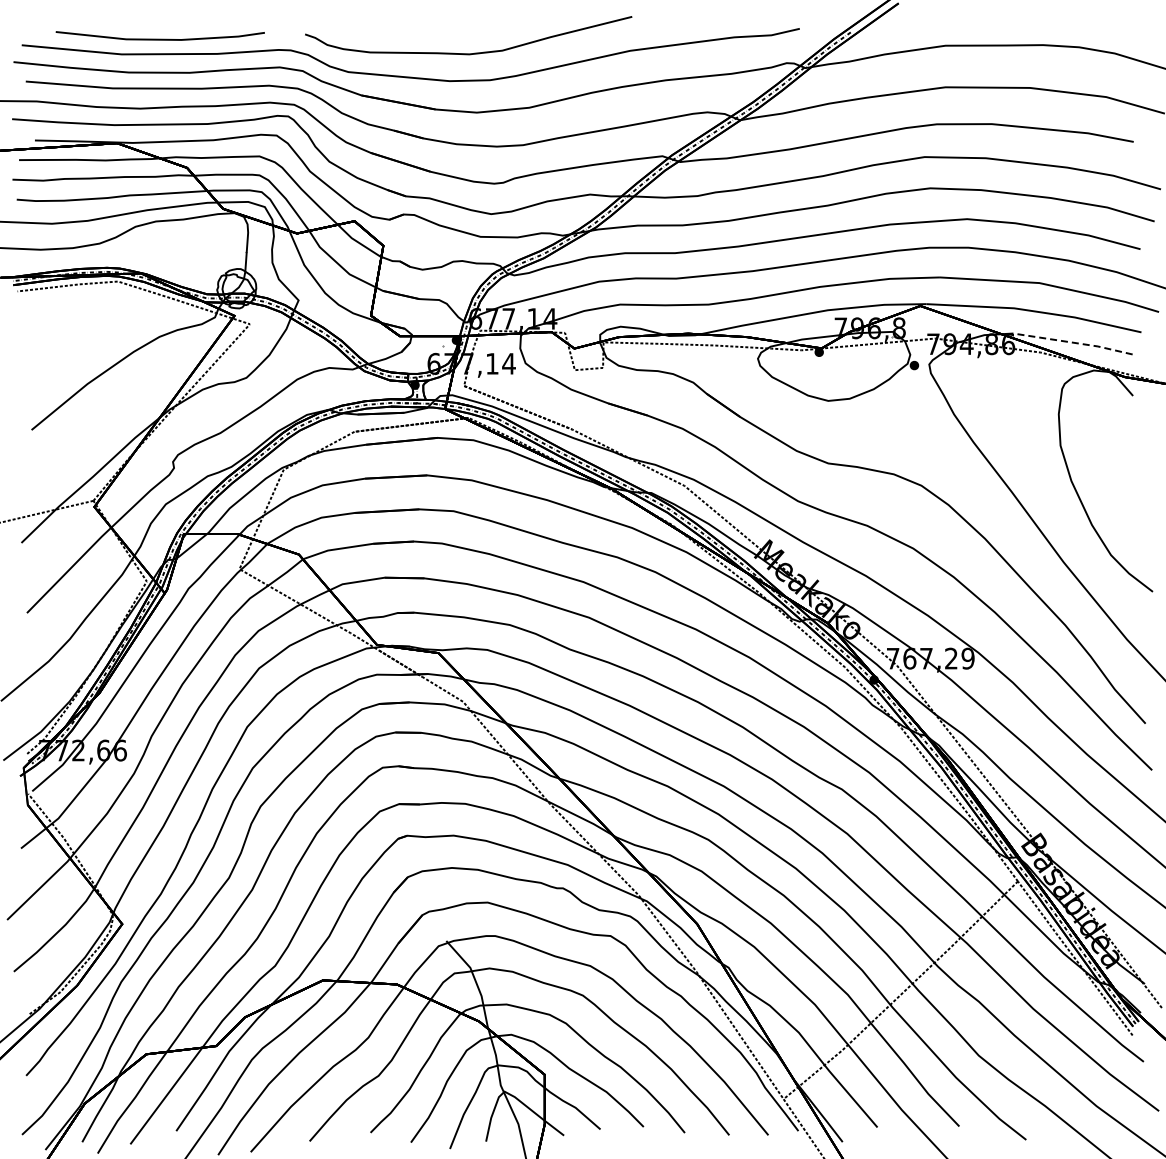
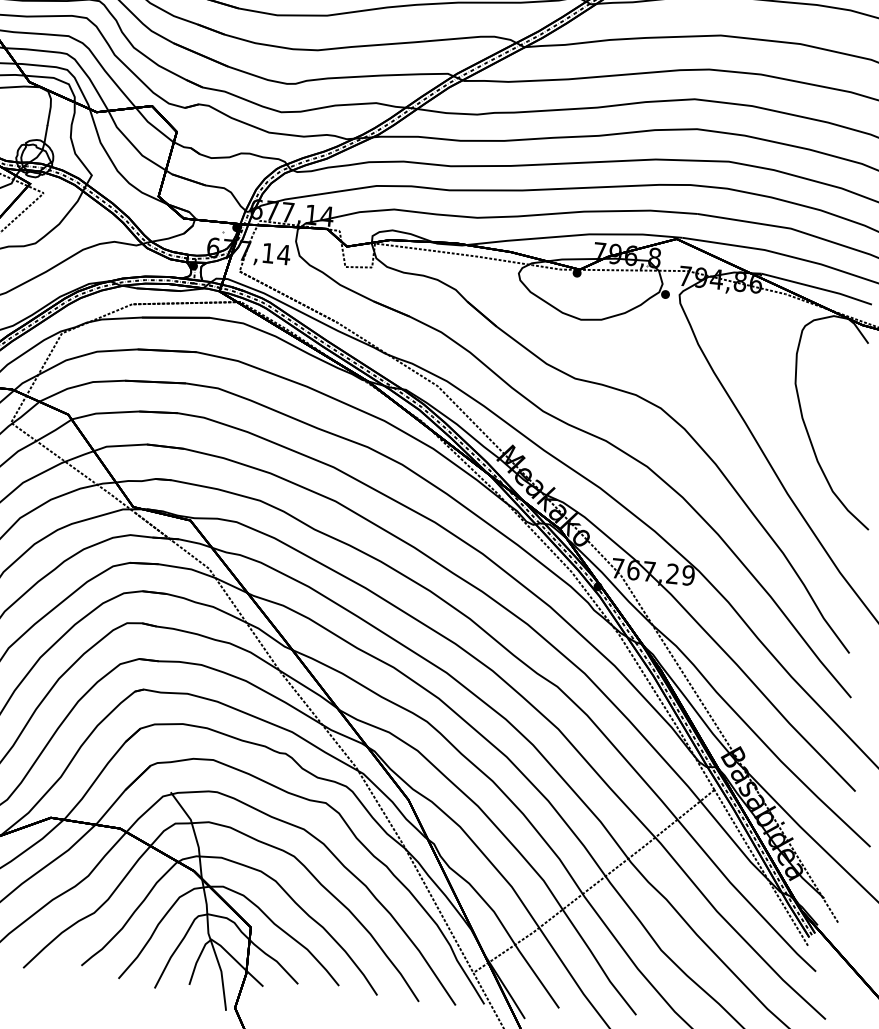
line: (1073, 342) -> (817, 287), dashed -> solid

